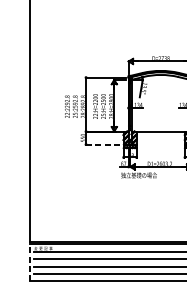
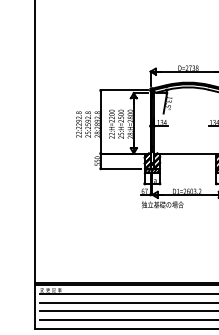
line: (102, 144) -> (120, 168), dashed -> solid
line: (29, 263) -> (34, 307), dashed -> solid

